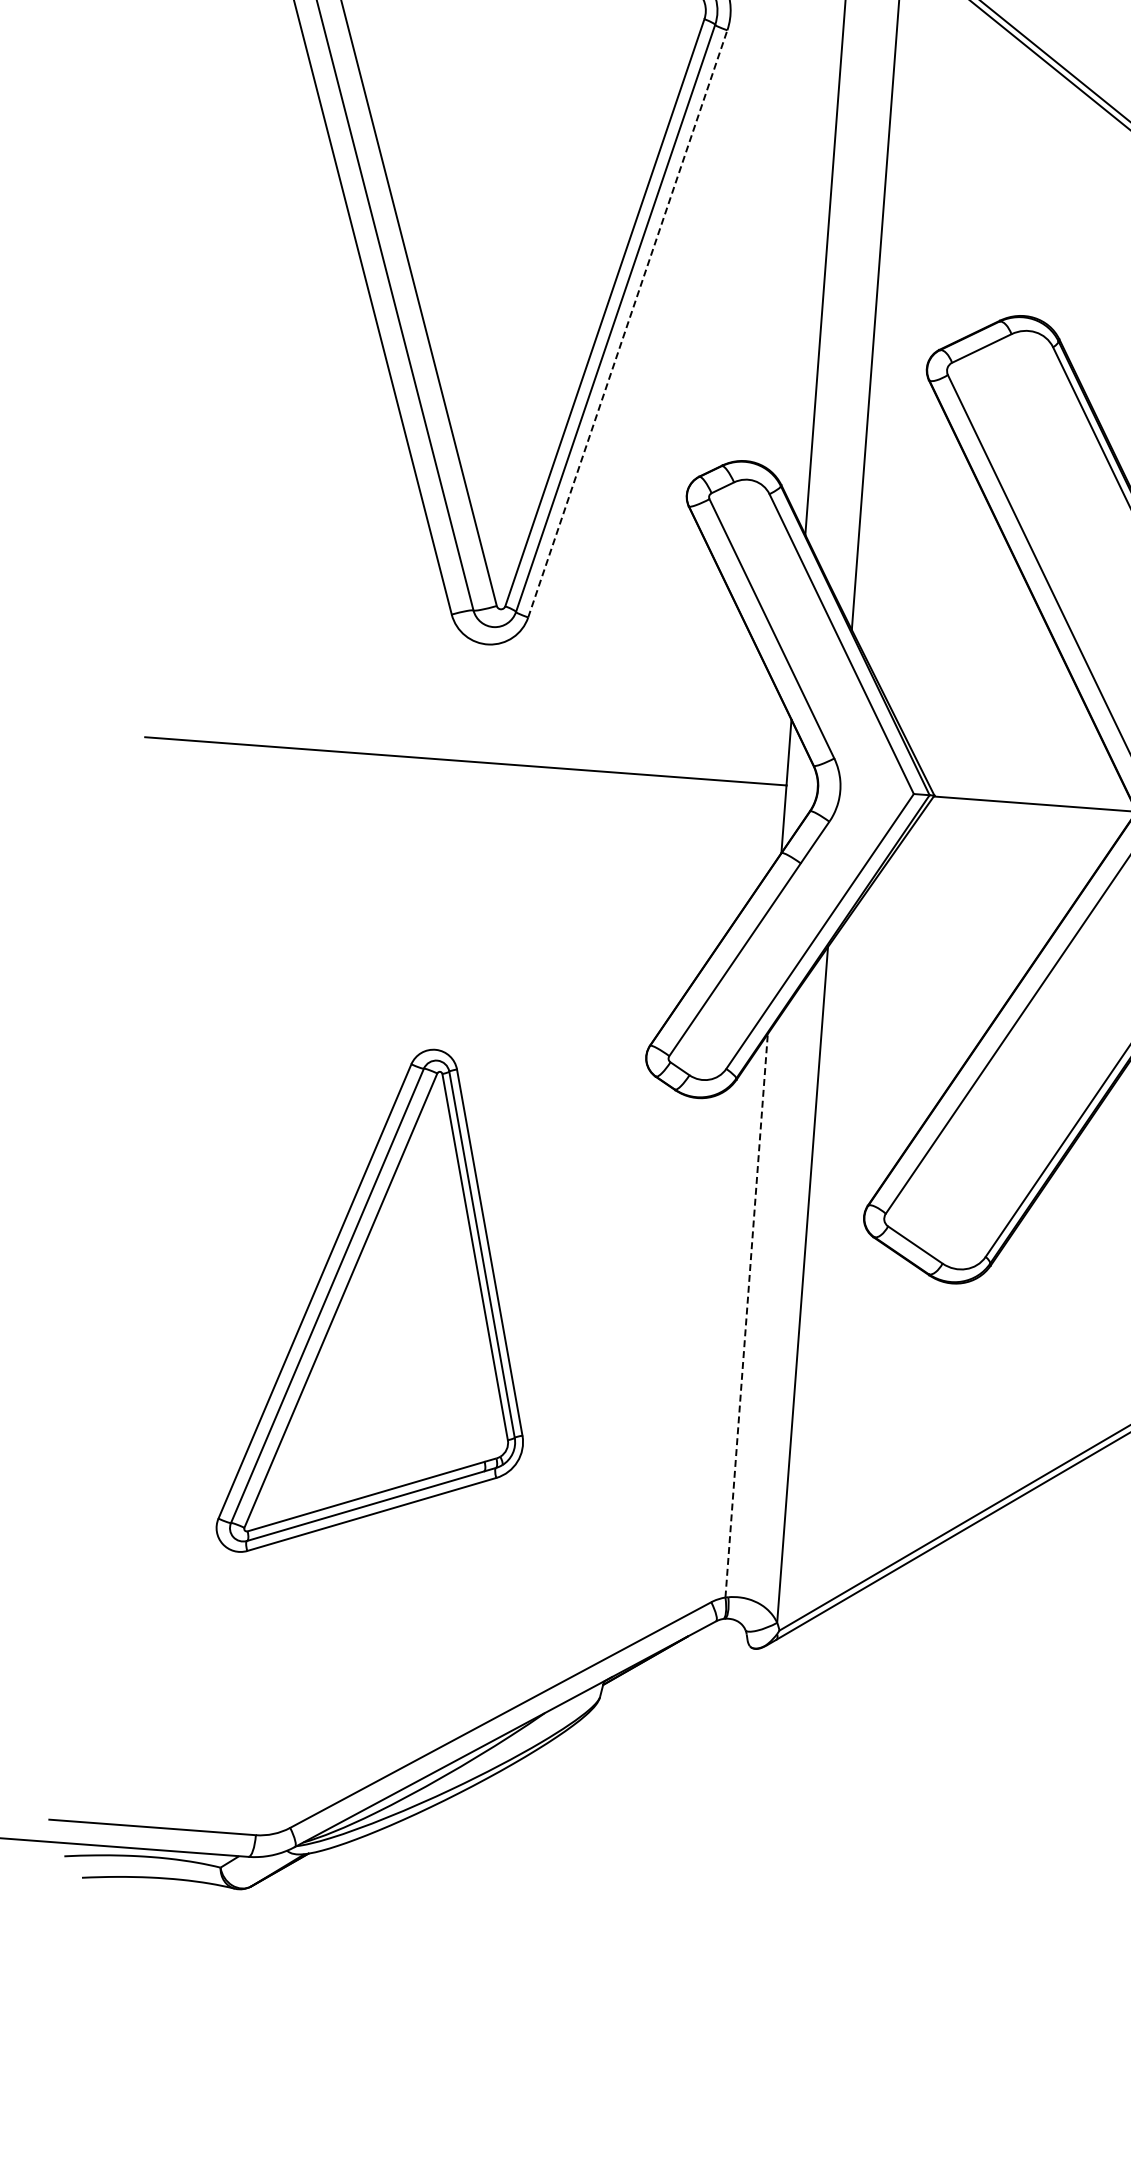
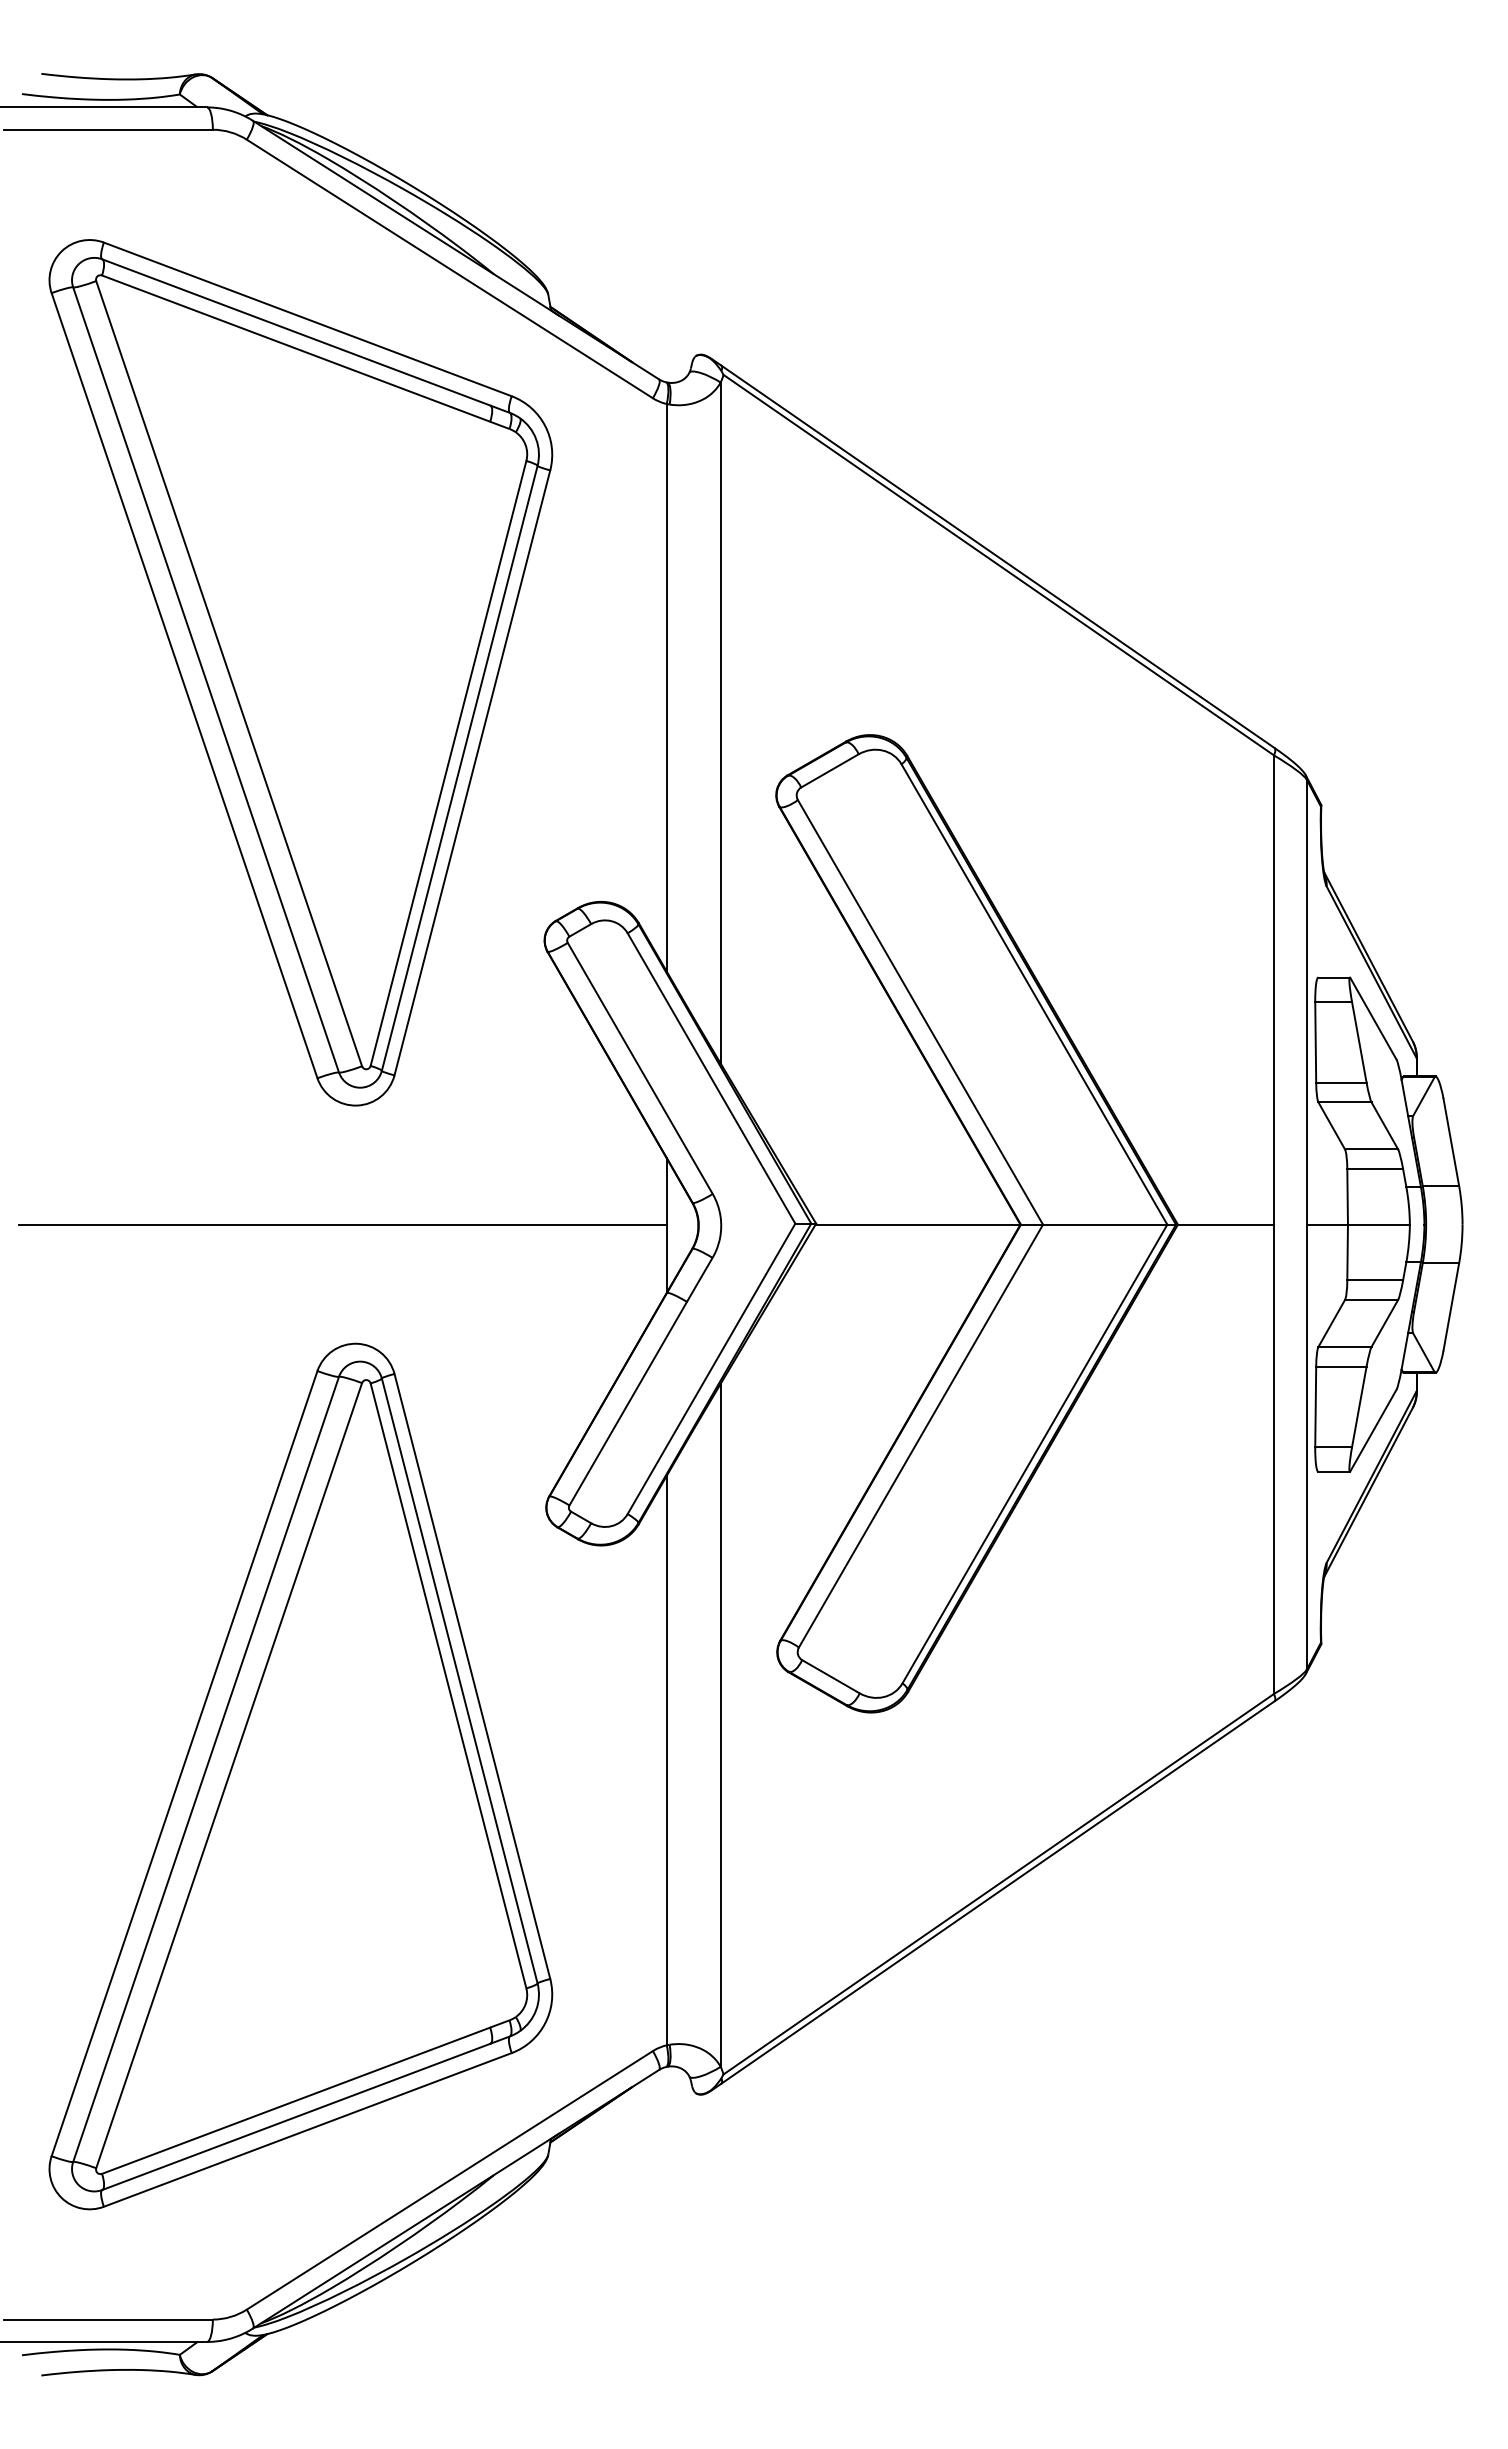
line: (627, 323) -> (472, 772), dashed -> solid
part: (383, 1304) -> (300, 1776), size x1.67
line: (746, 1315) -> (666, 1760), dashed -> solid

